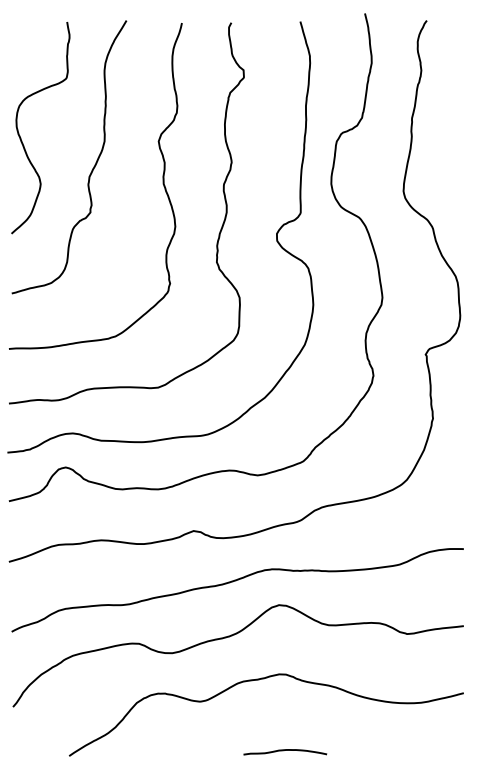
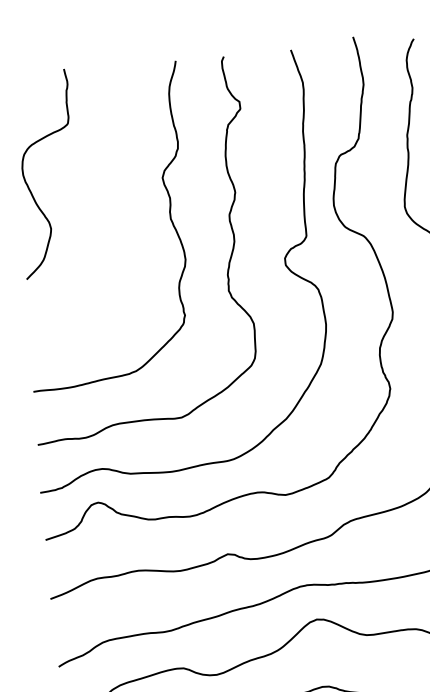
curve: (92, 168) -> (100, 209), removed

